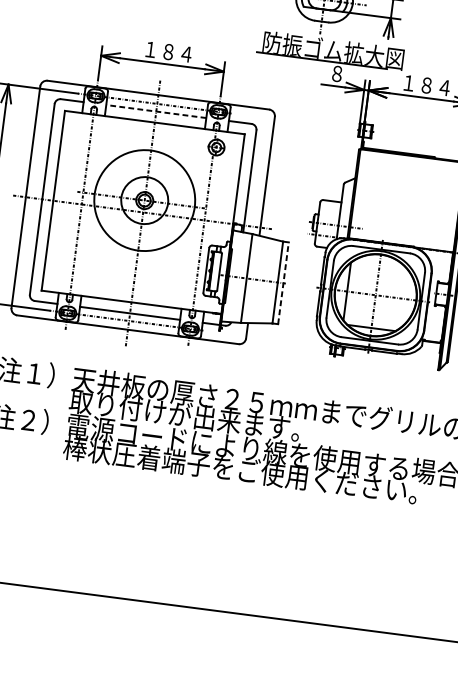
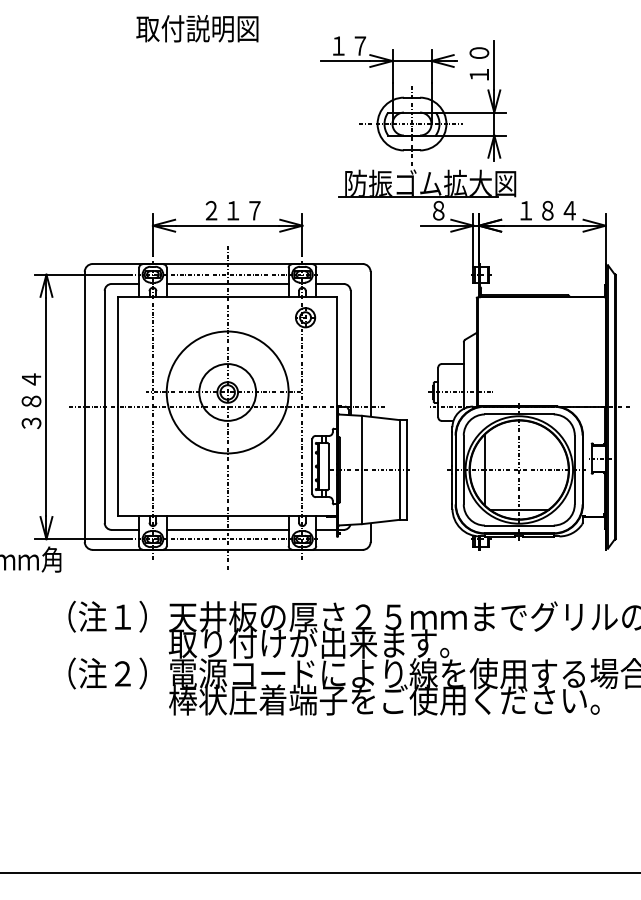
text: (168, 51) -> (233, 210), １８４ -> ２１７
line: (156, 111) -> (227, 283), dashed -> solid
line: (283, 282) -> (406, 469), dashed -> solid

